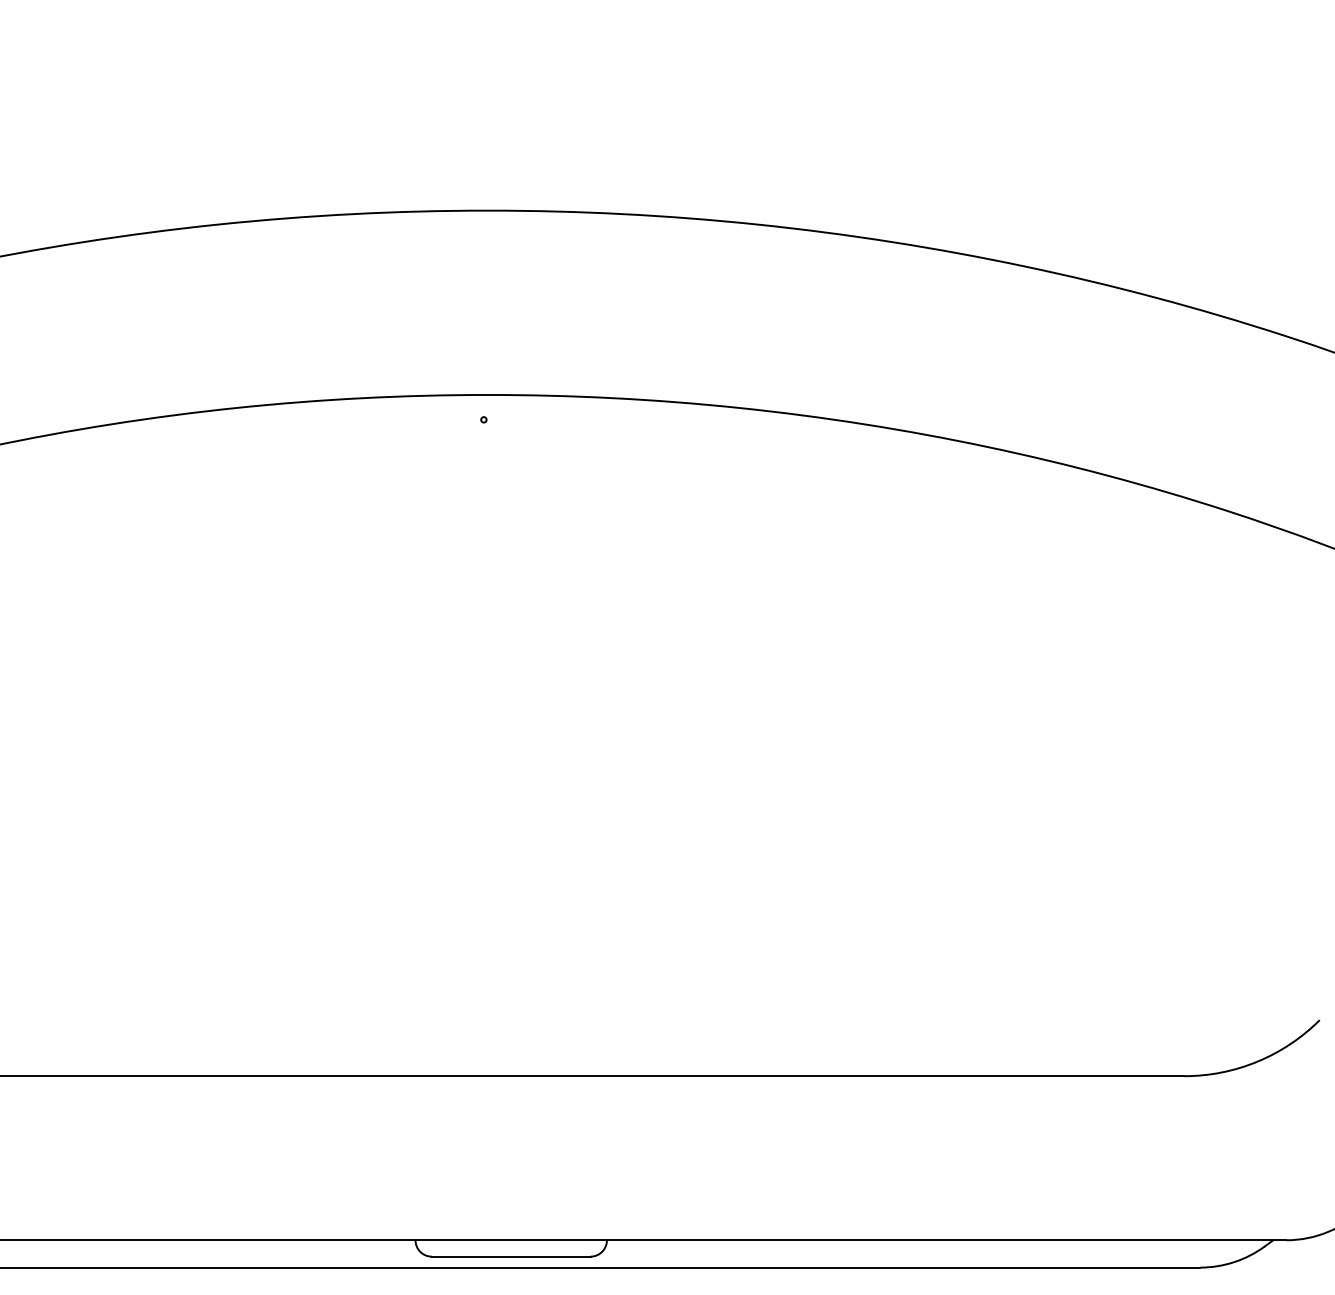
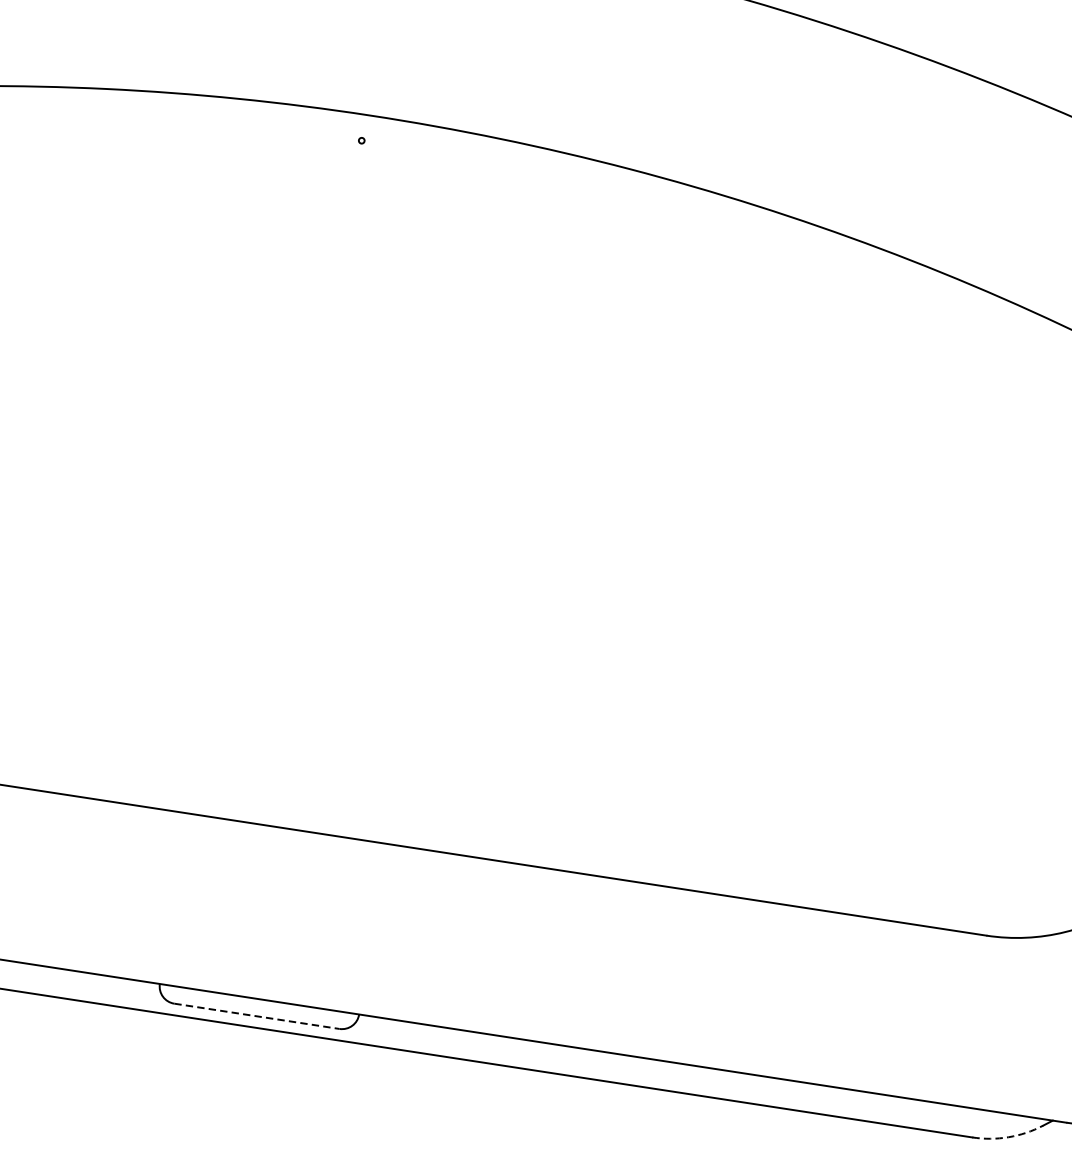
line: (511, 1256) -> (257, 1016), solid -> dashed
arc: (1234, 1262) -> (1008, 1137), solid -> dashed

